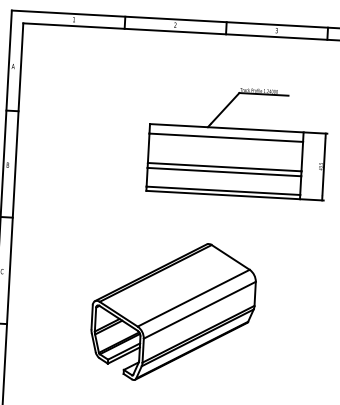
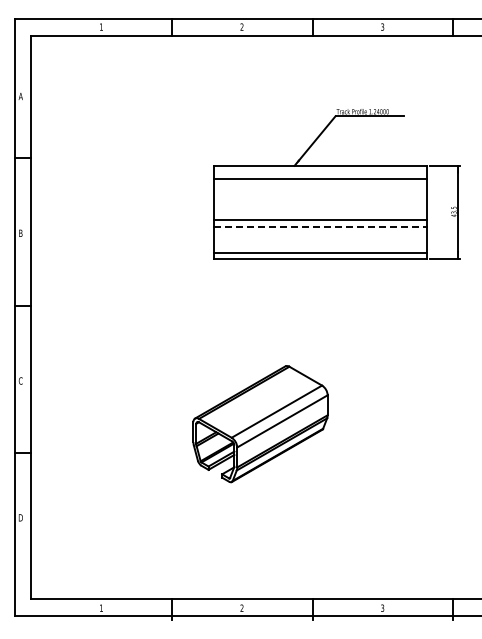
line: (224, 171) -> (320, 226), solid -> dashed
part: (173, 311) -> (260, 423), size x0.6

